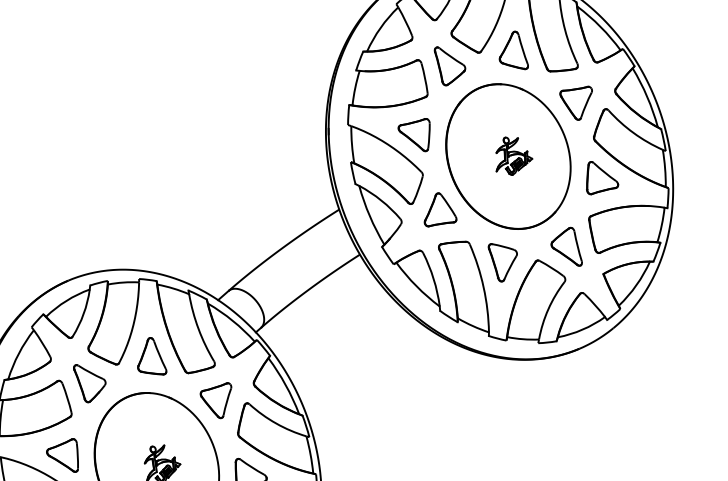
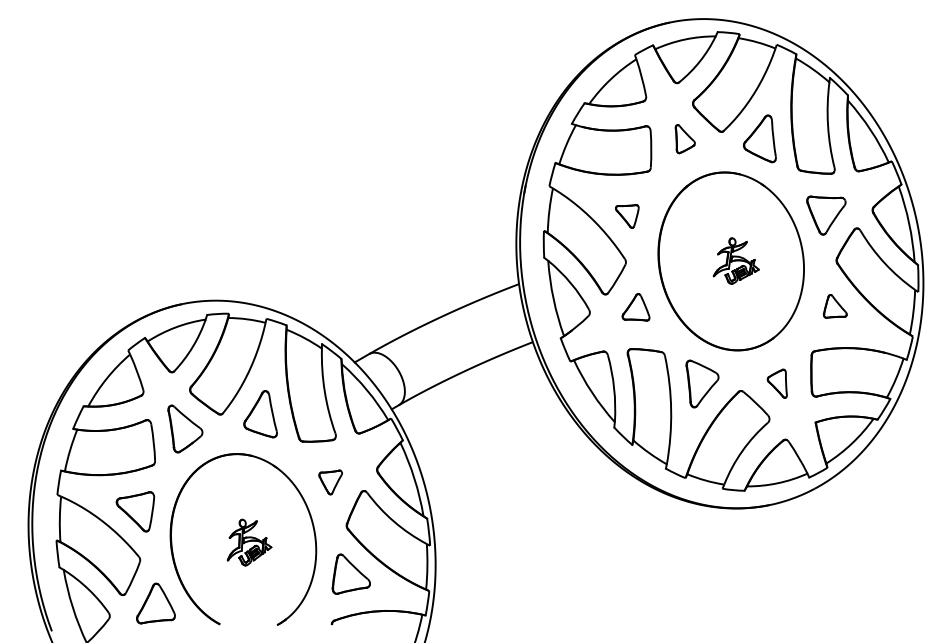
part: (451, 63) -> (685, 138), size x0.6
part: (416, 136) -> (627, 216), size x0.6
part: (600, 176) -> (835, 306), size x0.6
part: (437, 209) -> (635, 307), size x0.7
part: (565, 248) -> (777, 383), size x0.6
part: (217, 401) -> (330, 482), size x0.6

